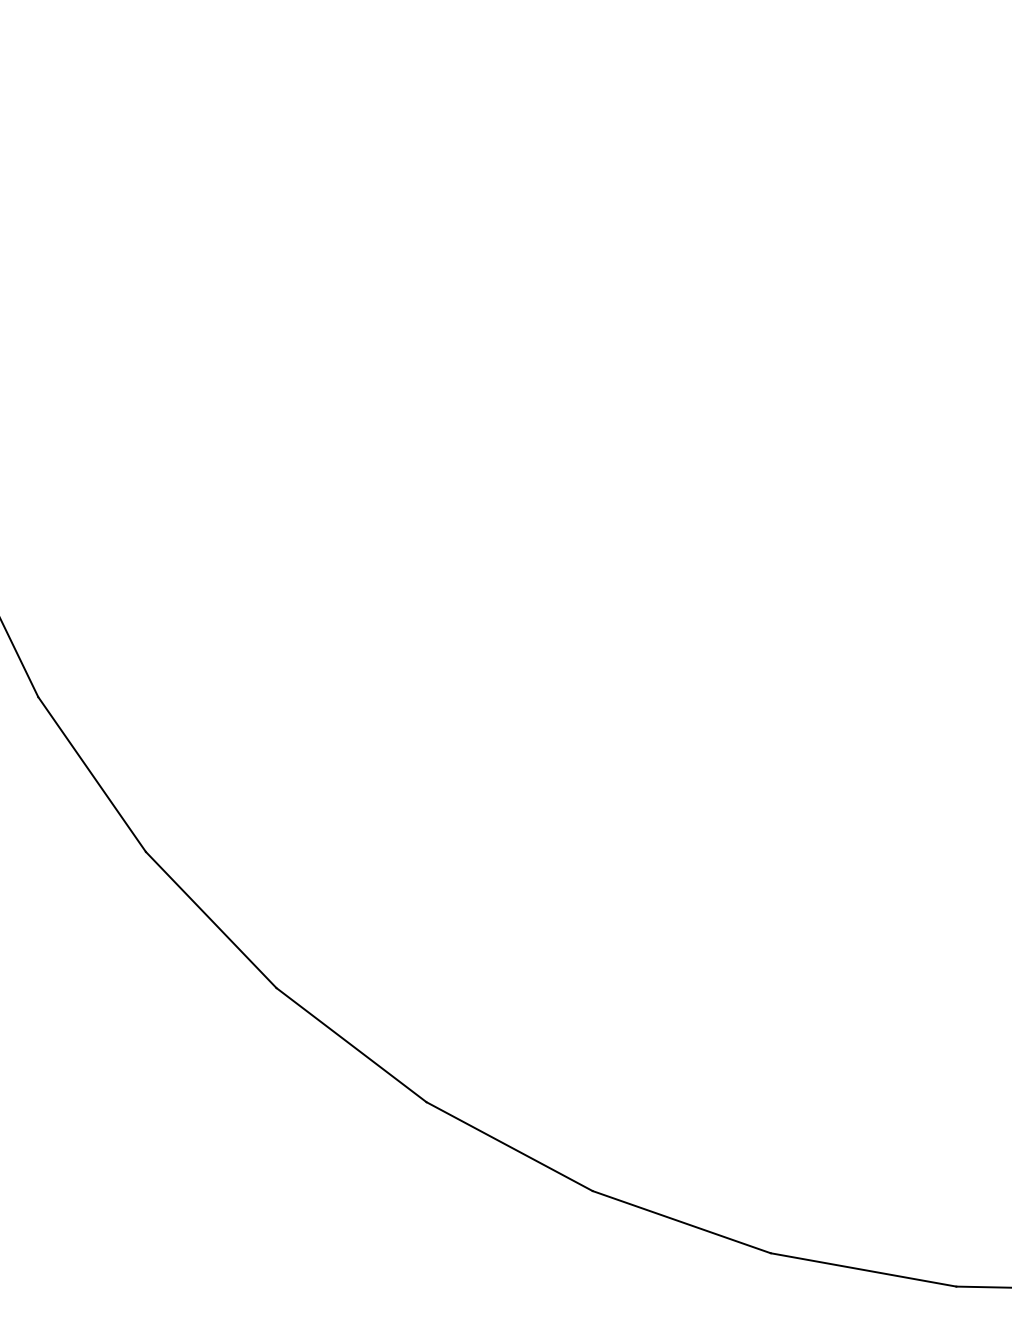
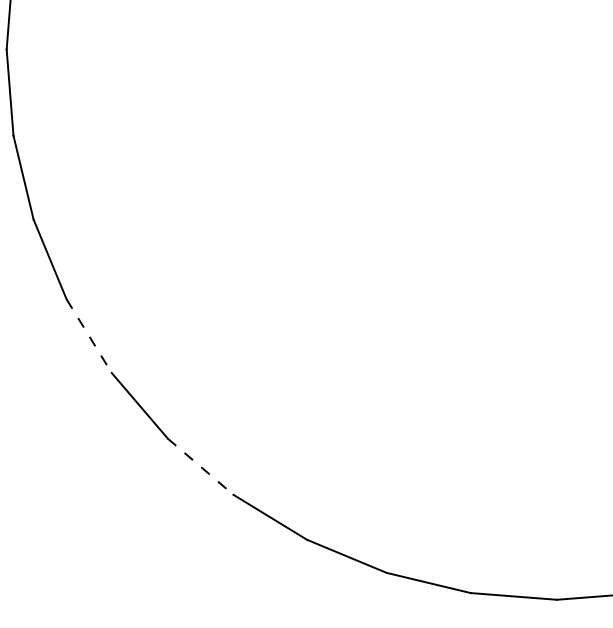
line: (92, 775) -> (89, 336), solid -> dashed
line: (353, 1046) -> (201, 467), solid -> dashed

